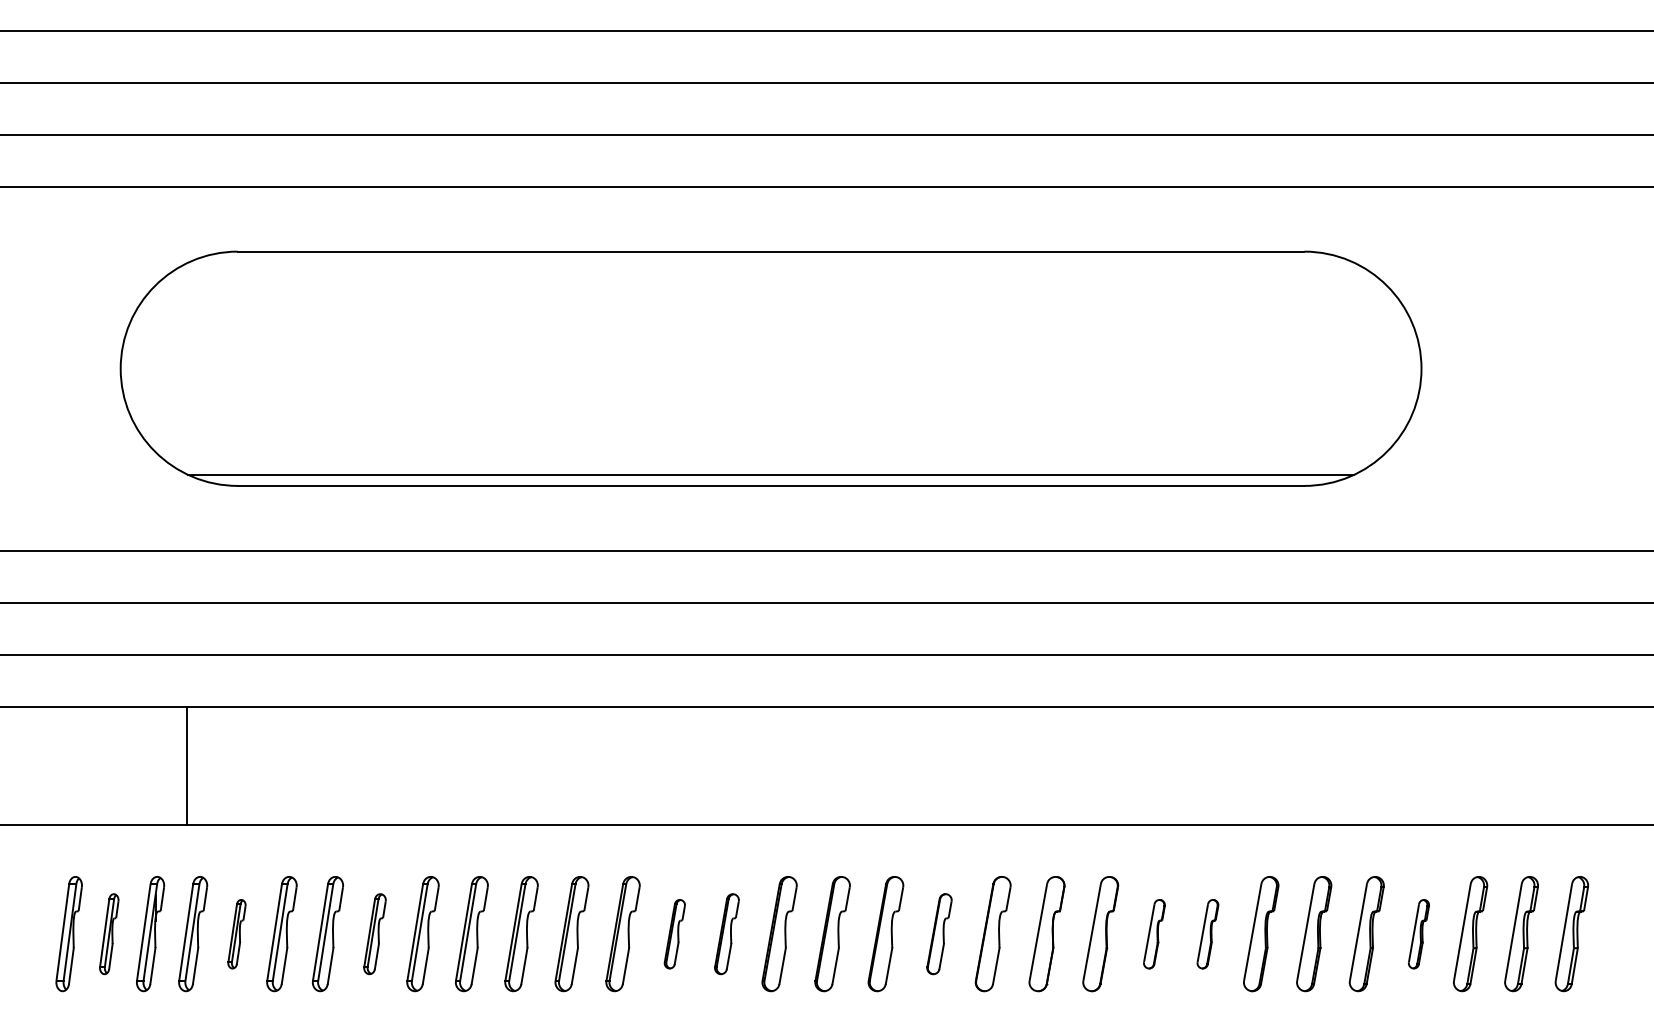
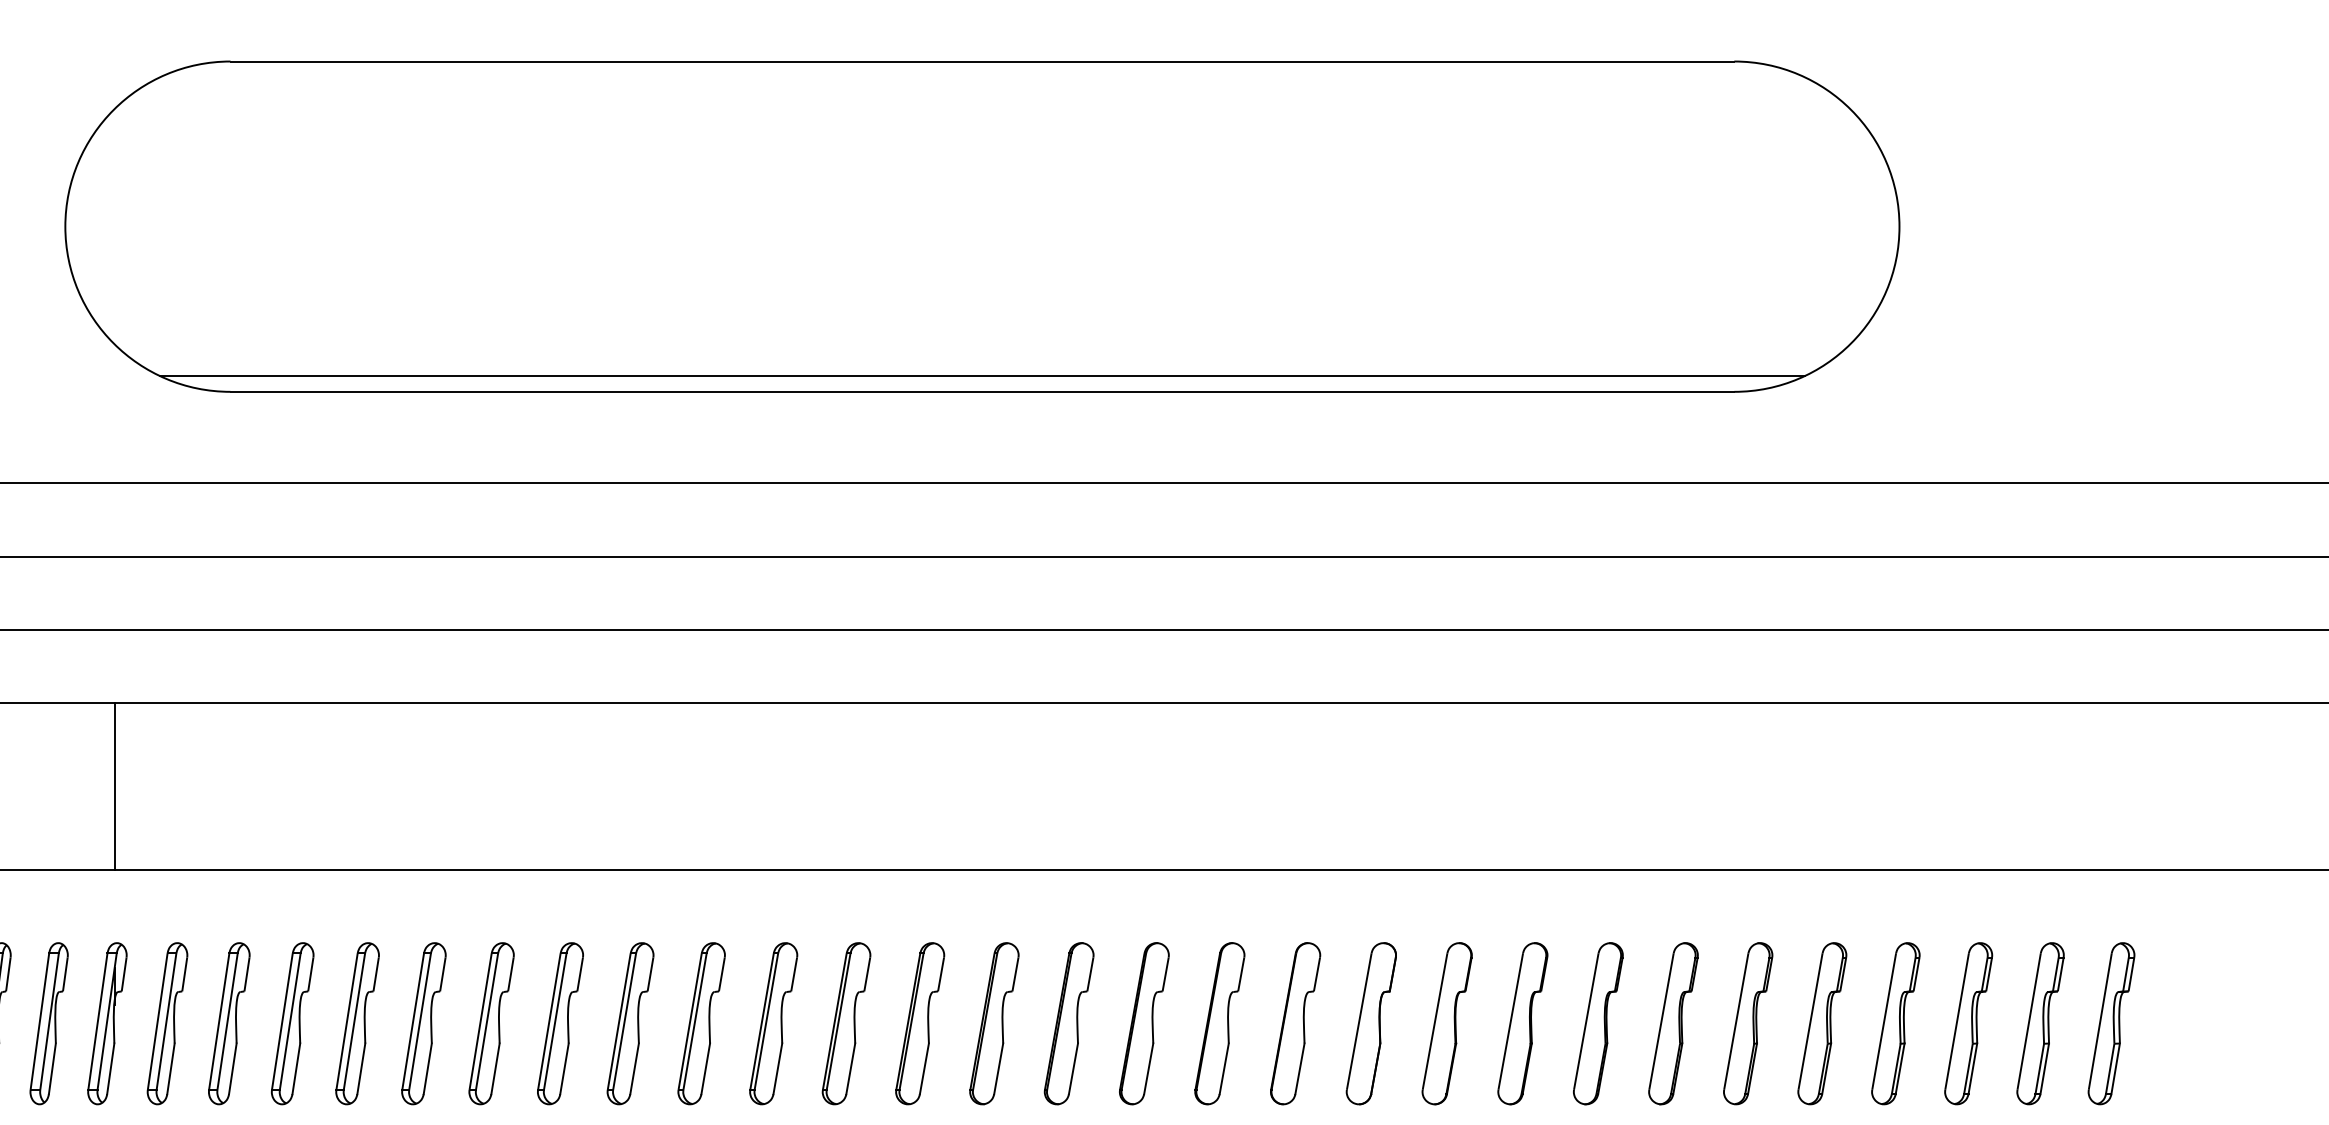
line: (186, 765) -> (114, 786), moved
part: (109, 934) -> (49, 1024), size x1.43
part: (236, 934) -> (228, 1024), size x1.67
part: (374, 934) -> (423, 1024), size x1.43
part: (674, 934) -> (846, 1024), size x1.67
part: (726, 934) -> (919, 1024), size x1.43
part: (939, 934) -> (1219, 1024), size x1.43
part: (1154, 934) -> (1523, 1024), size x1.67
part: (1207, 934) -> (1597, 1024), size x1.67
part: (1418, 934) -> (1895, 1024), size x1.67

